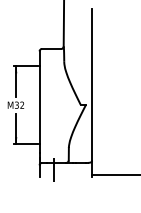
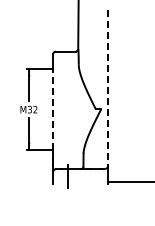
line: (92, 84) -> (107, 88), solid -> dashed
line: (39, 105) -> (53, 109), solid -> dashed

